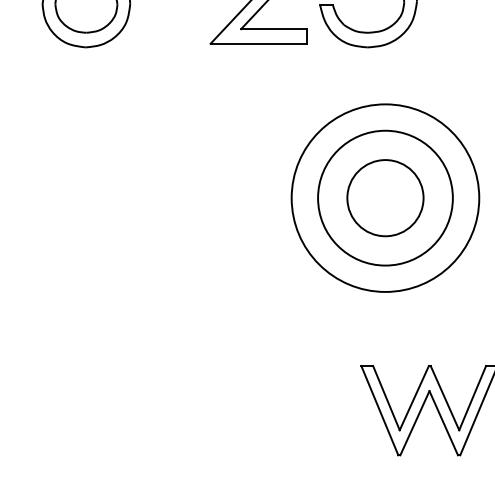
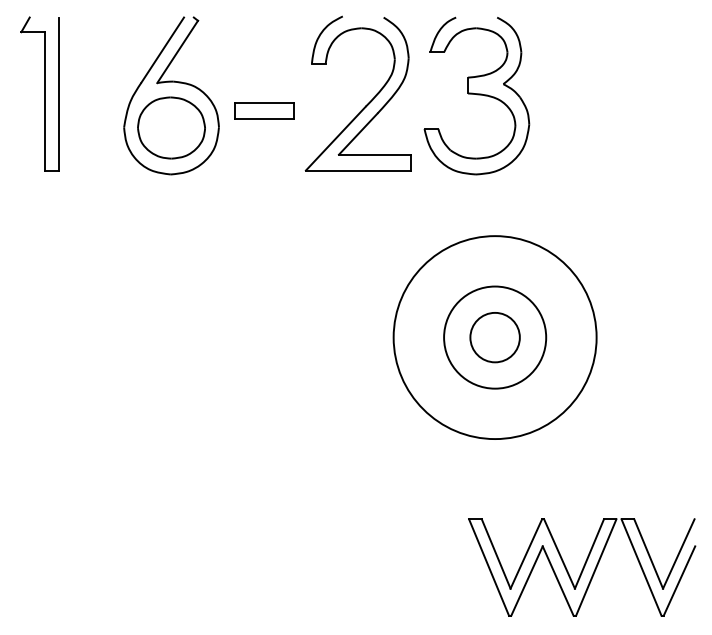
circle: (384, 198) -> (494, 337), size x0.6
circle: (385, 198) -> (495, 337), size x0.7

